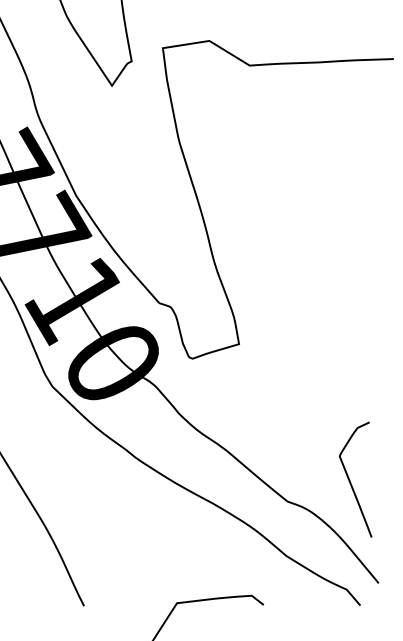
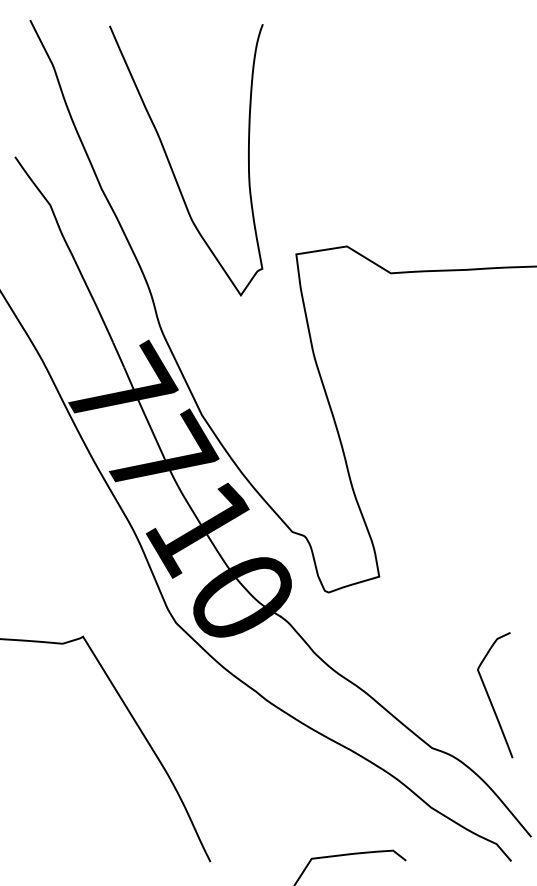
curve: (351, 482) -> (490, 698), moved

